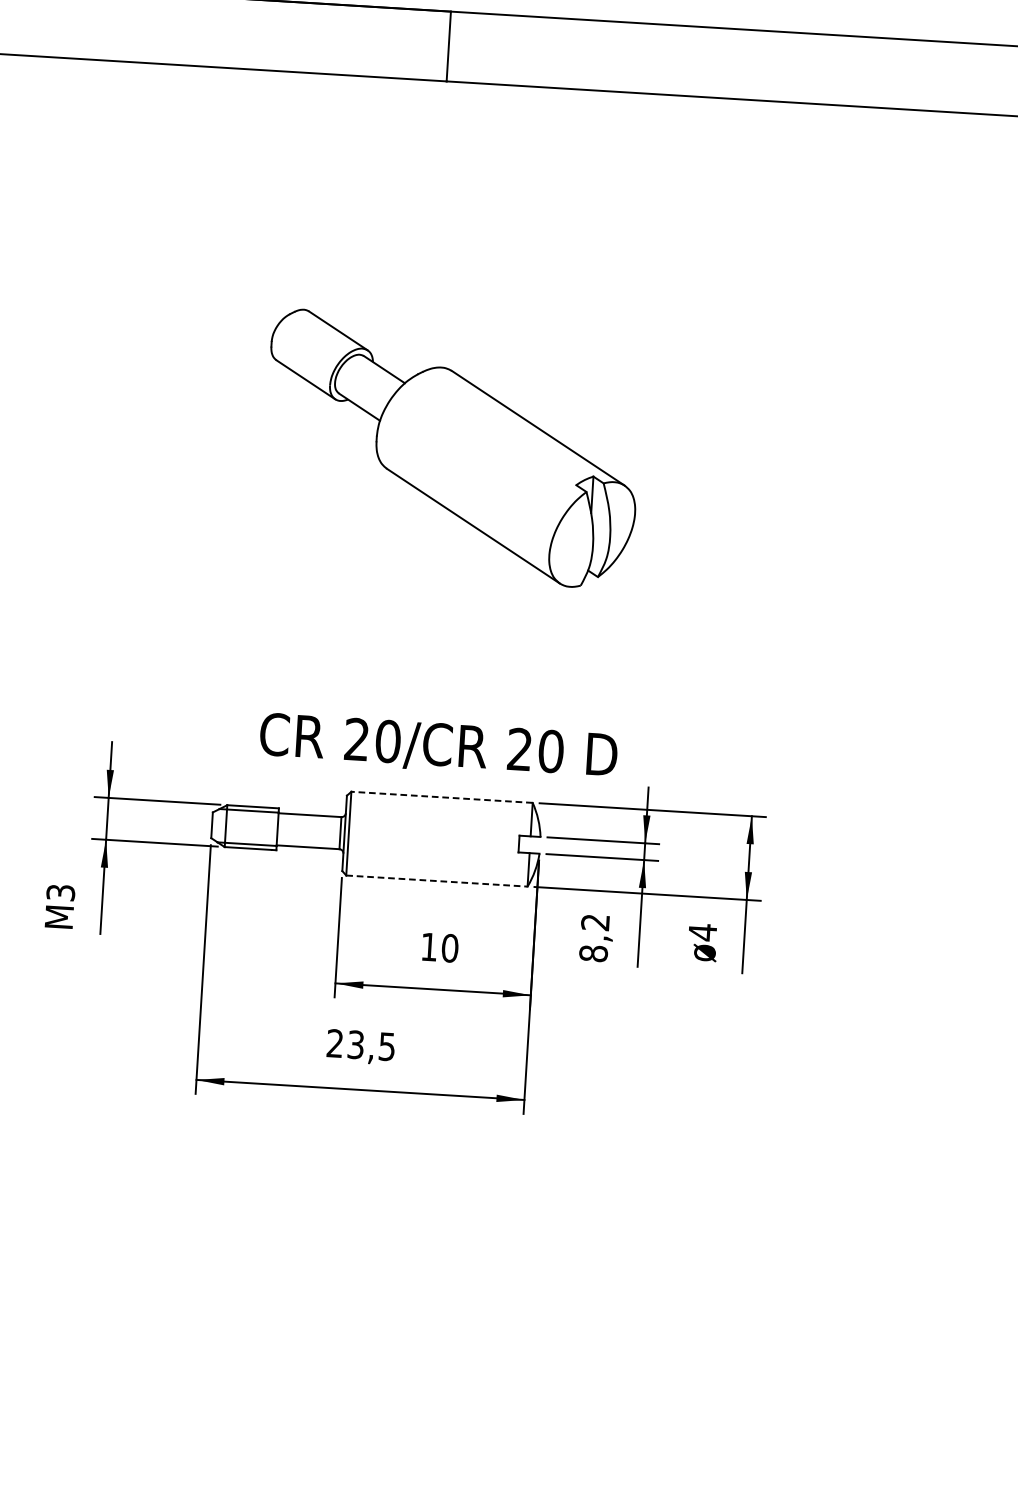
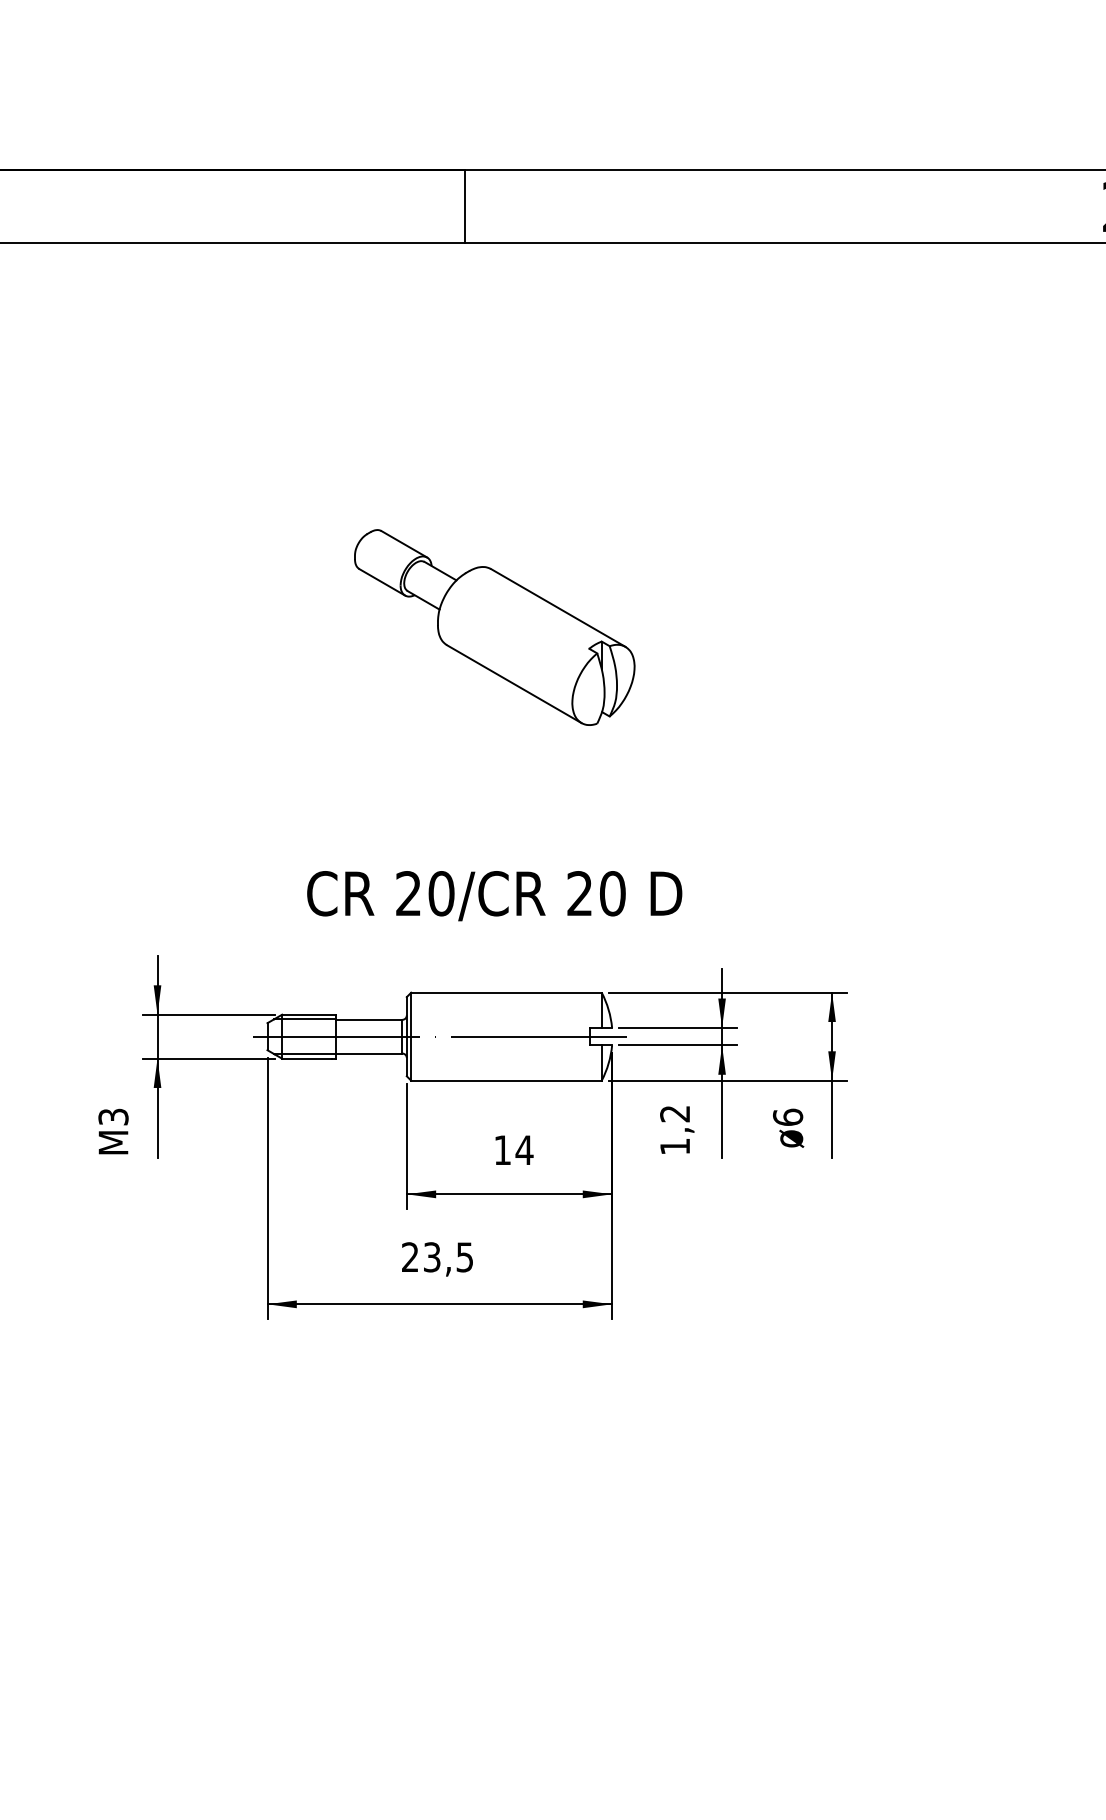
part: (451, 449) -> (494, 627), size x0.71
text: (438, 747) -> (494, 896), moved
line: (441, 797) -> (505, 992), dashed -> solid
line: (375, 835) -> (439, 1036), added
line: (436, 880) -> (506, 1080), dashed -> solid
text: (703, 932) -> (788, 1117), 4 -> 6
text: (450, 948) -> (524, 1150), 10 -> 14
text: (593, 953) -> (675, 1146), 8,2 -> 1,2

